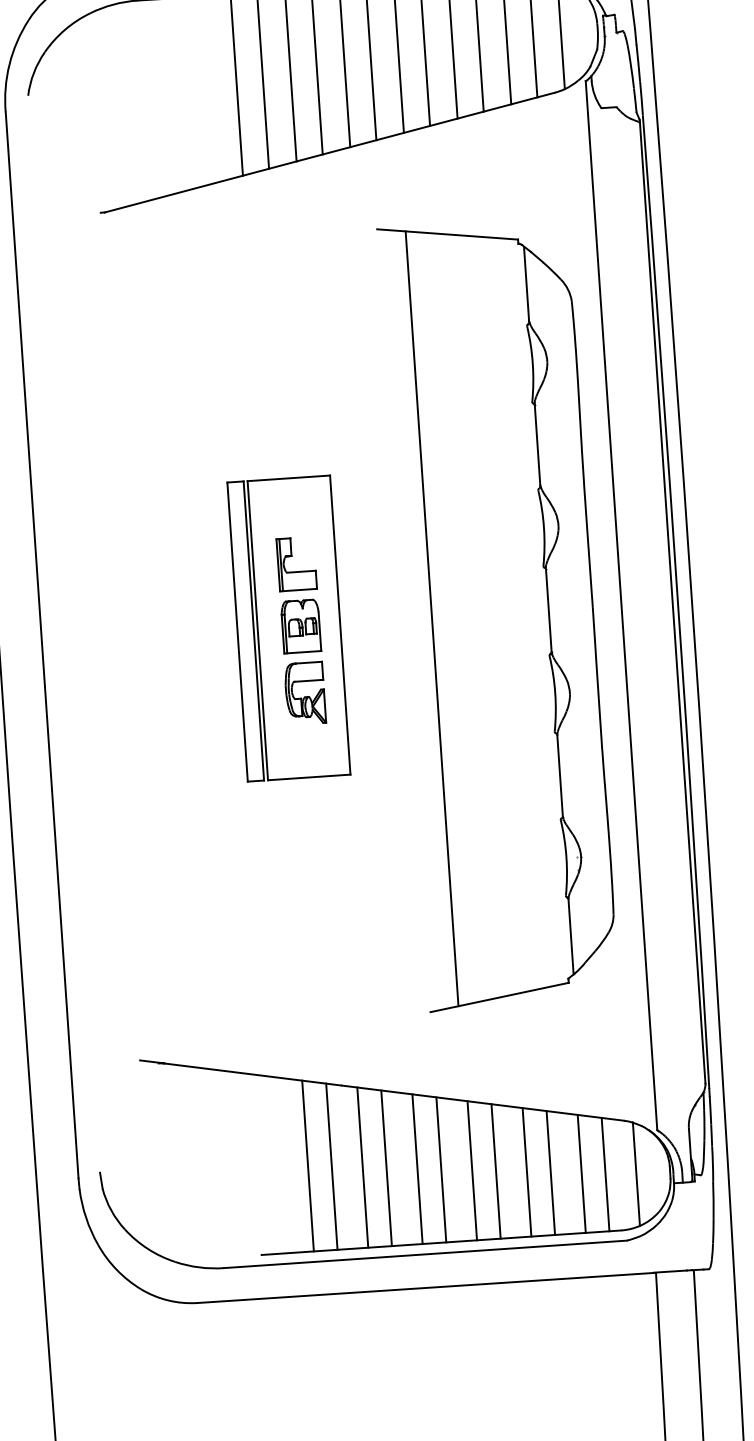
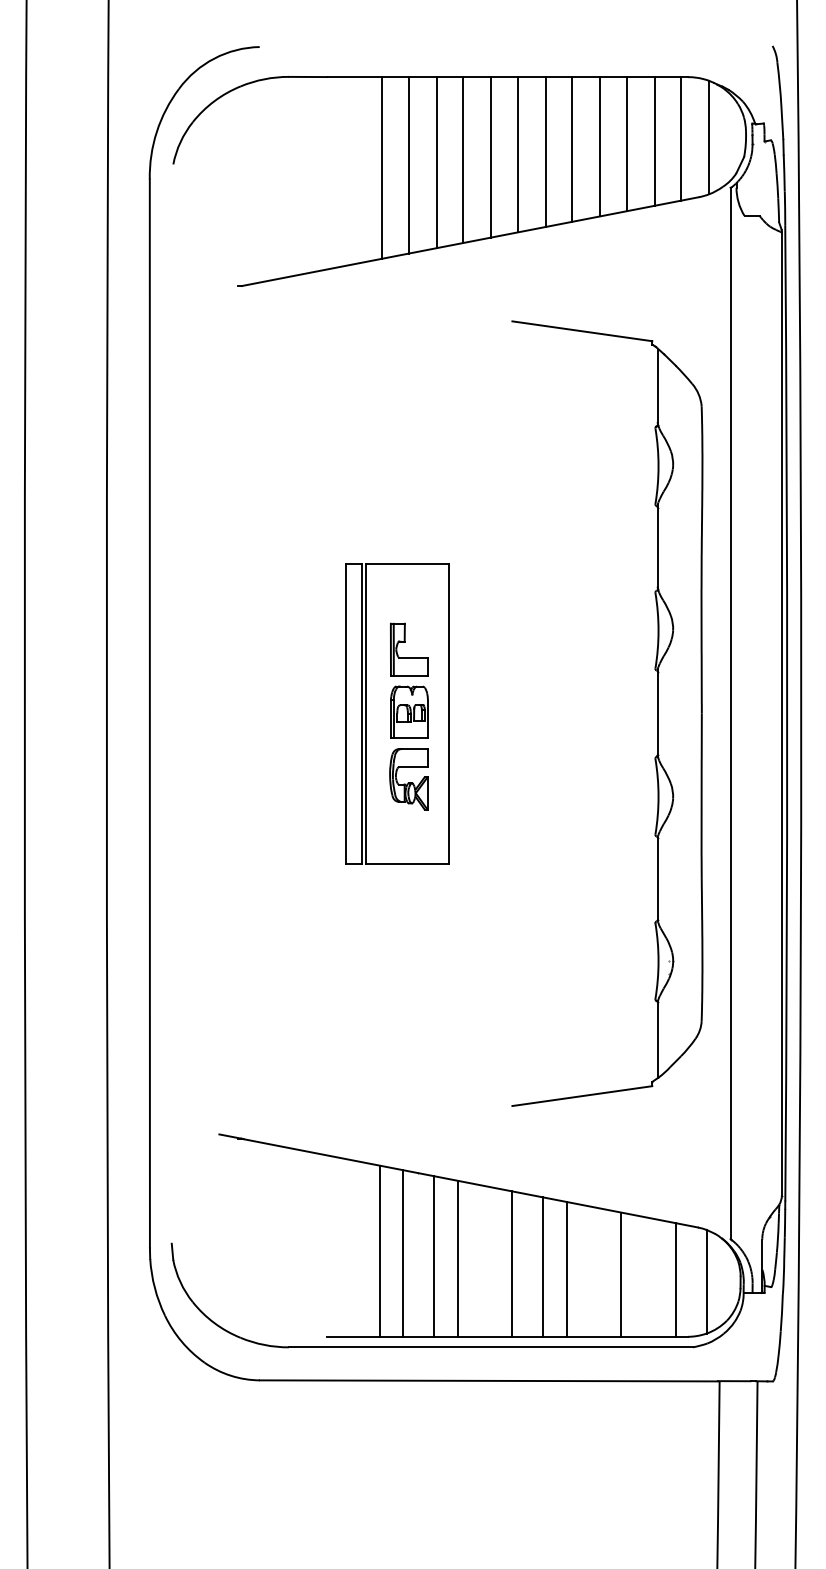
line: (431, 618) -> (540, 713), removed
line: (417, 1168) -> (488, 1261), removed
line: (526, 1172) -> (597, 1272), removed
line: (581, 1173) -> (652, 1277), removed

